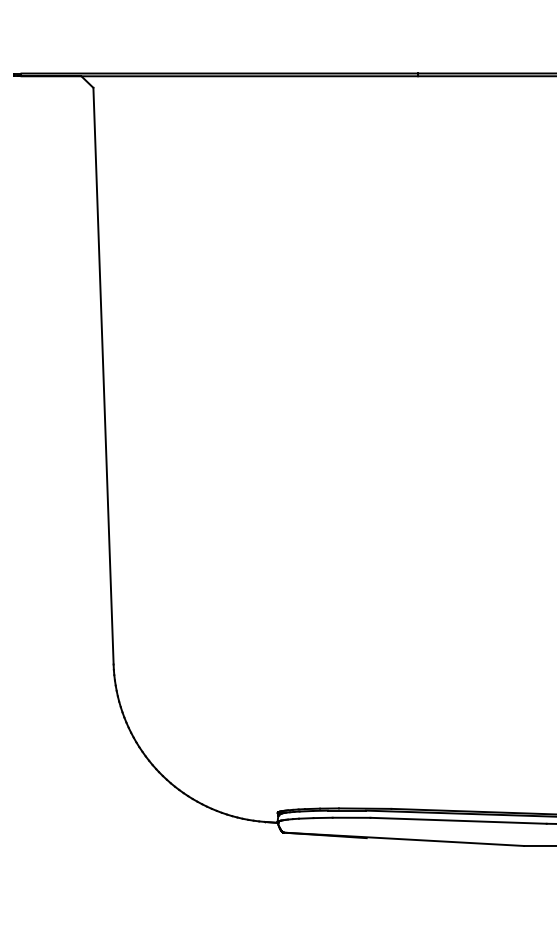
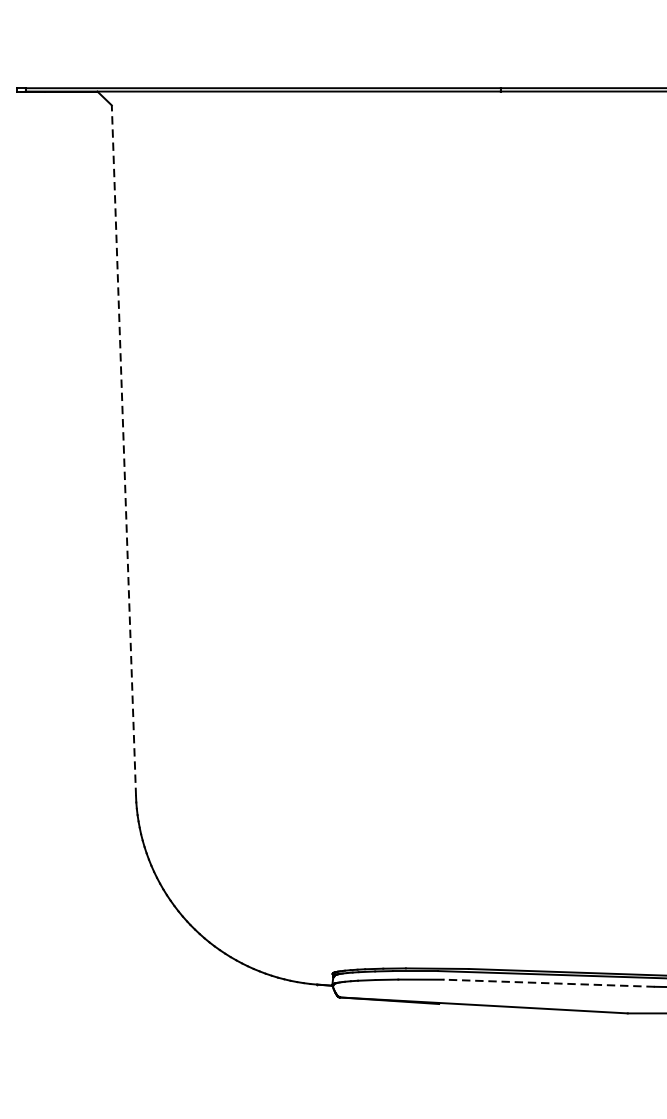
line: (103, 376) -> (123, 451), solid -> dashed
line: (458, 820) -> (549, 982), solid -> dashed

